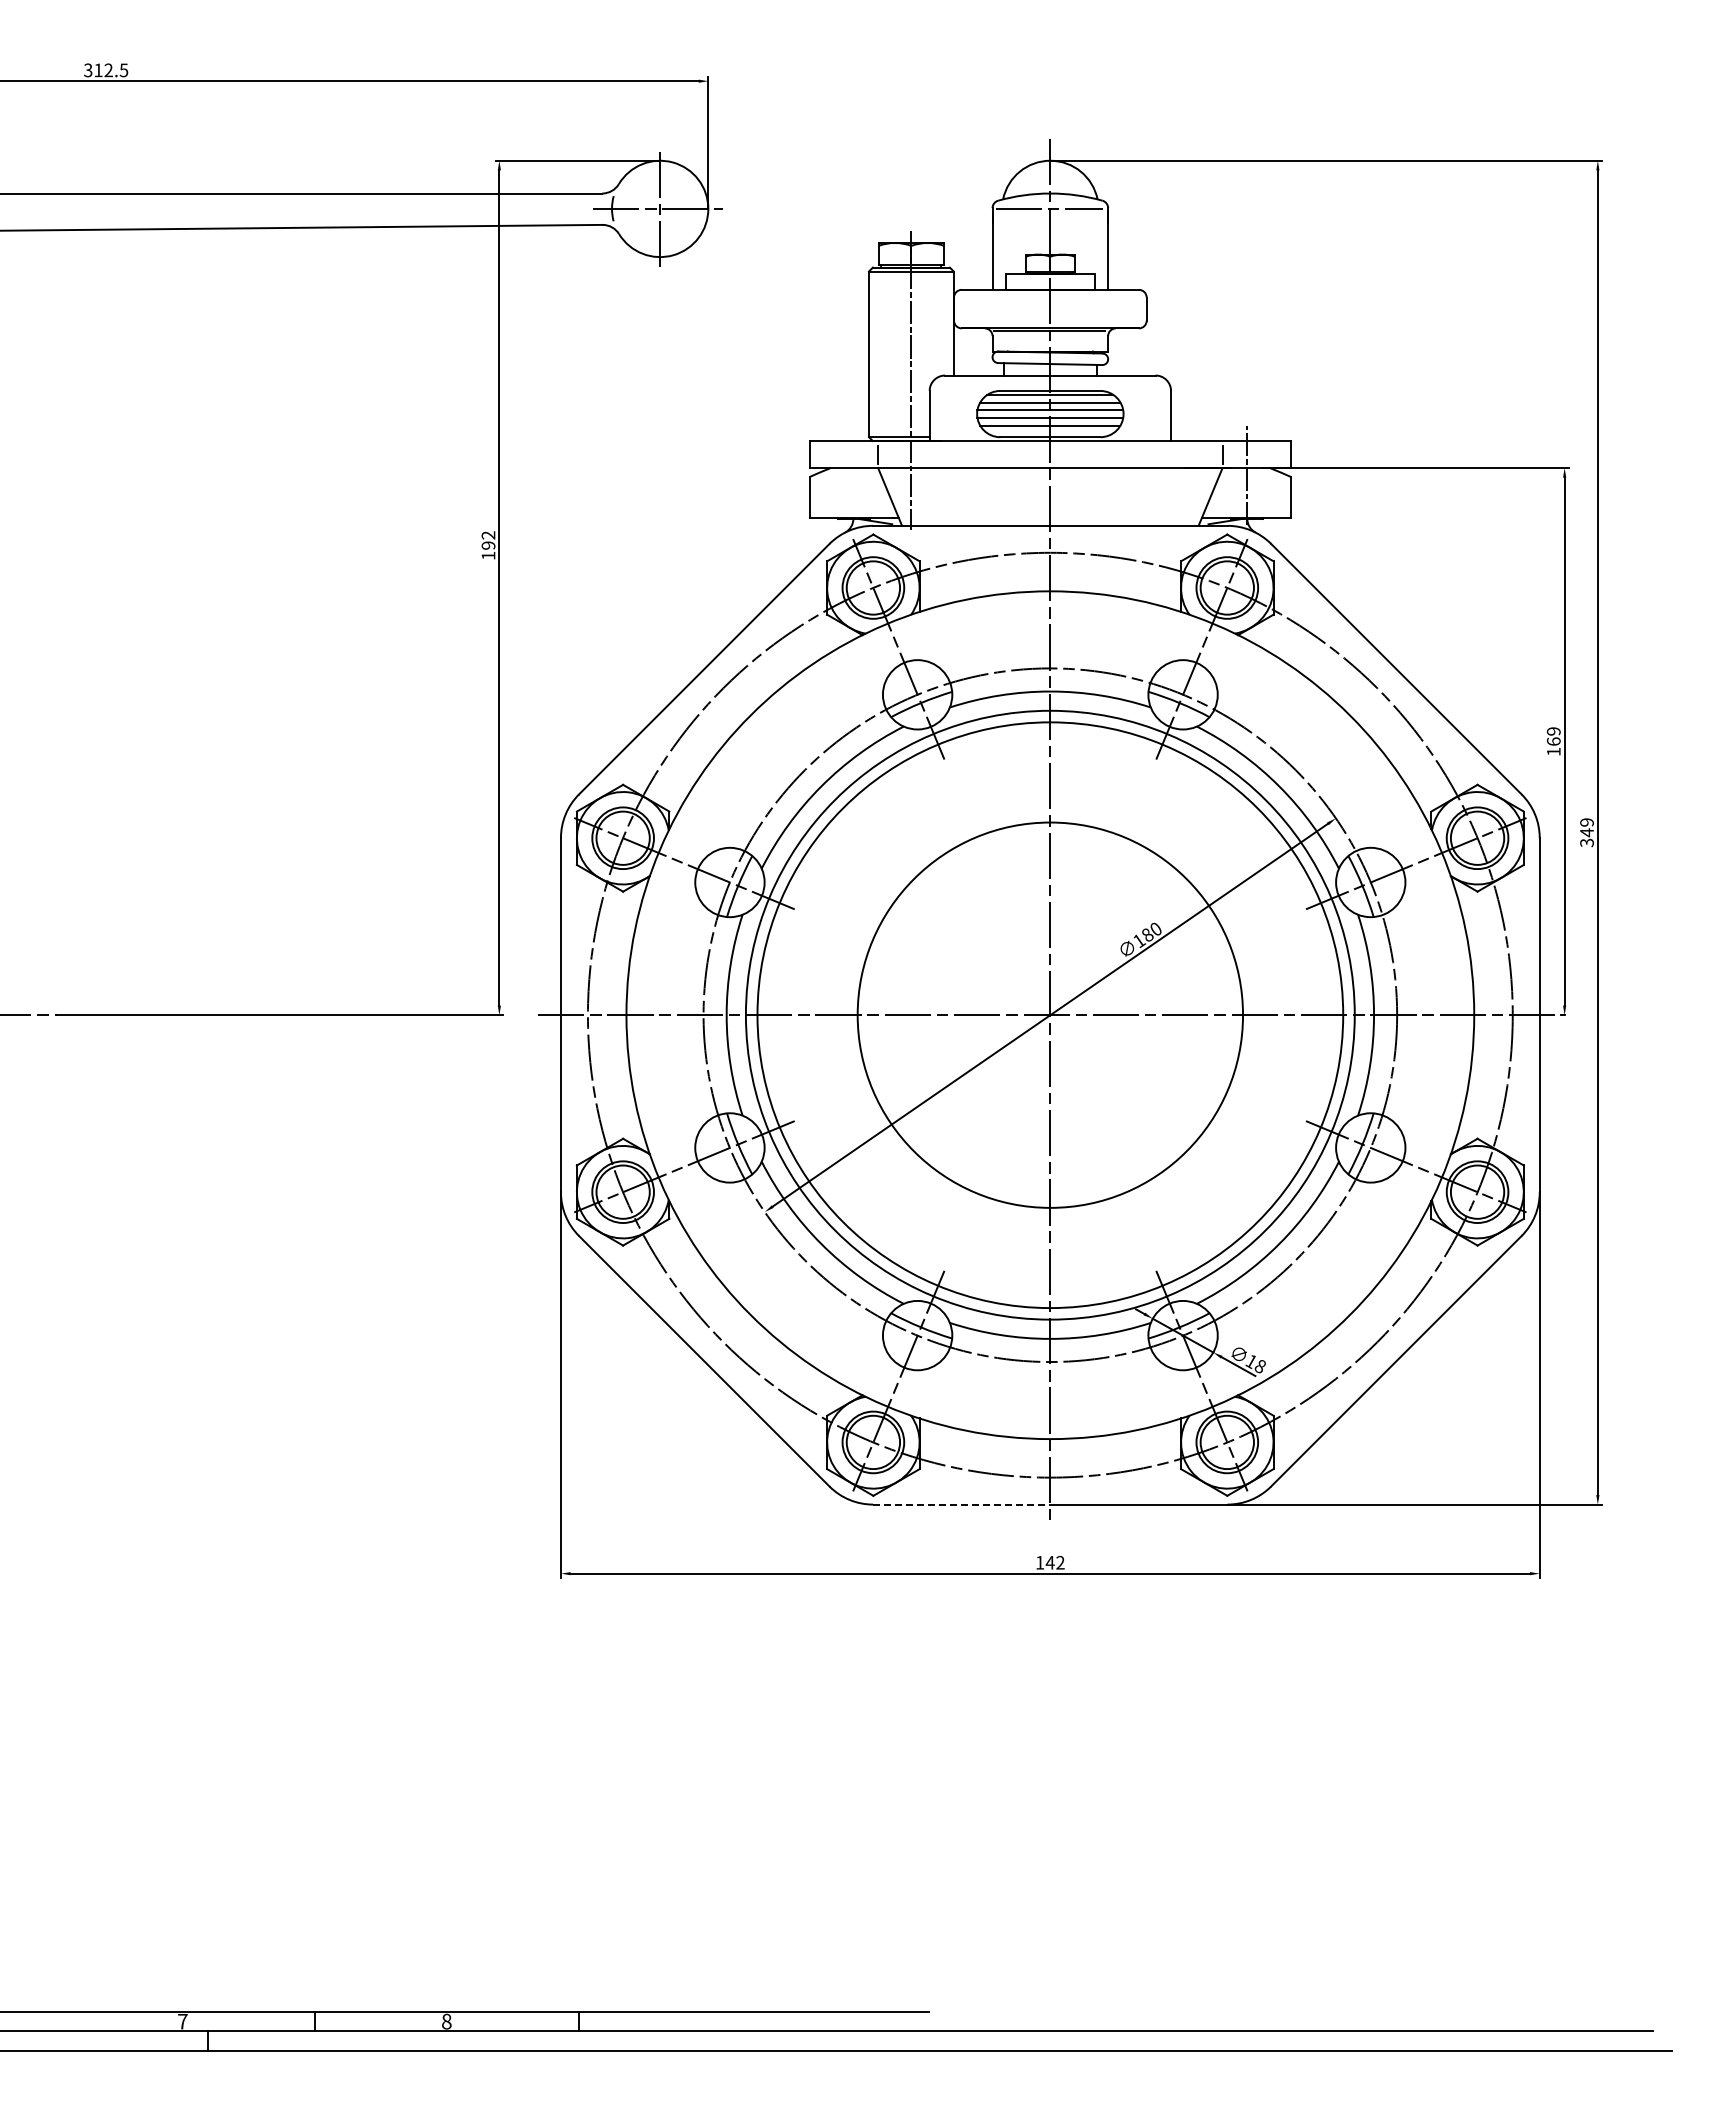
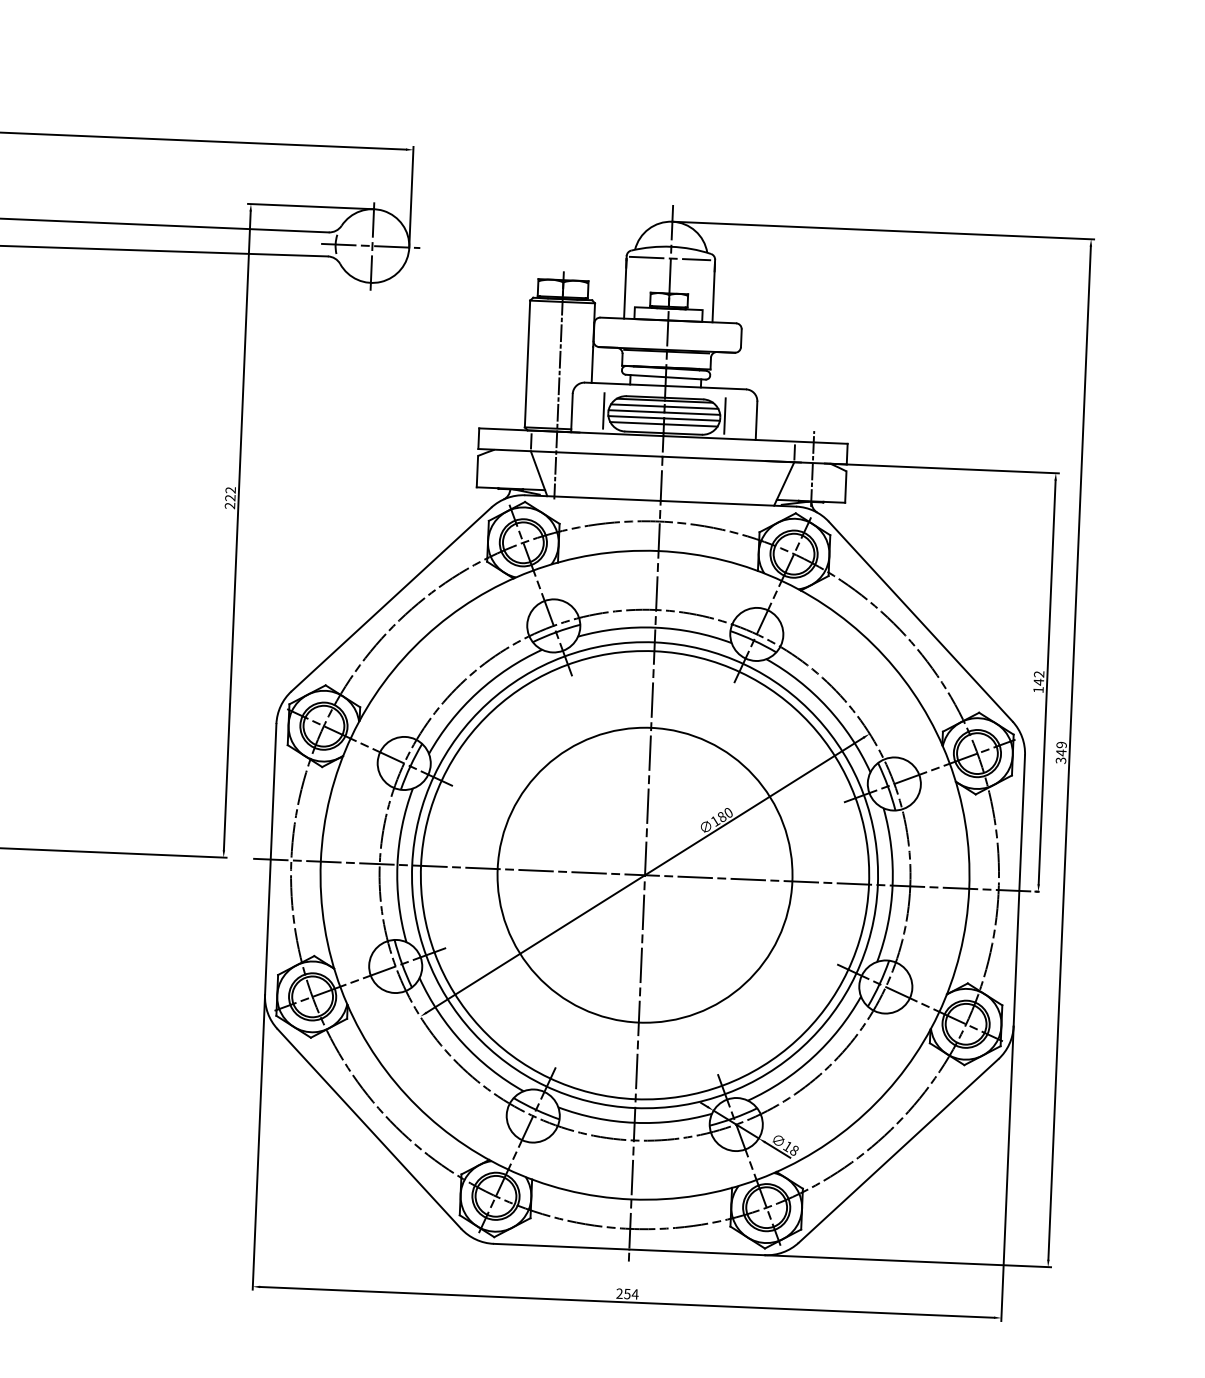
line: (971, 411) -> (604, 410), added
line: (1129, 411) -> (724, 416), added
text: (488, 550) -> (230, 501), 192 -> 222
text: (1553, 736) -> (1038, 678), 169 -> 142
line: (961, 1504) -> (561, 1246), dashed -> solid
text: (1050, 1562) -> (627, 1293), 142 -> 254

